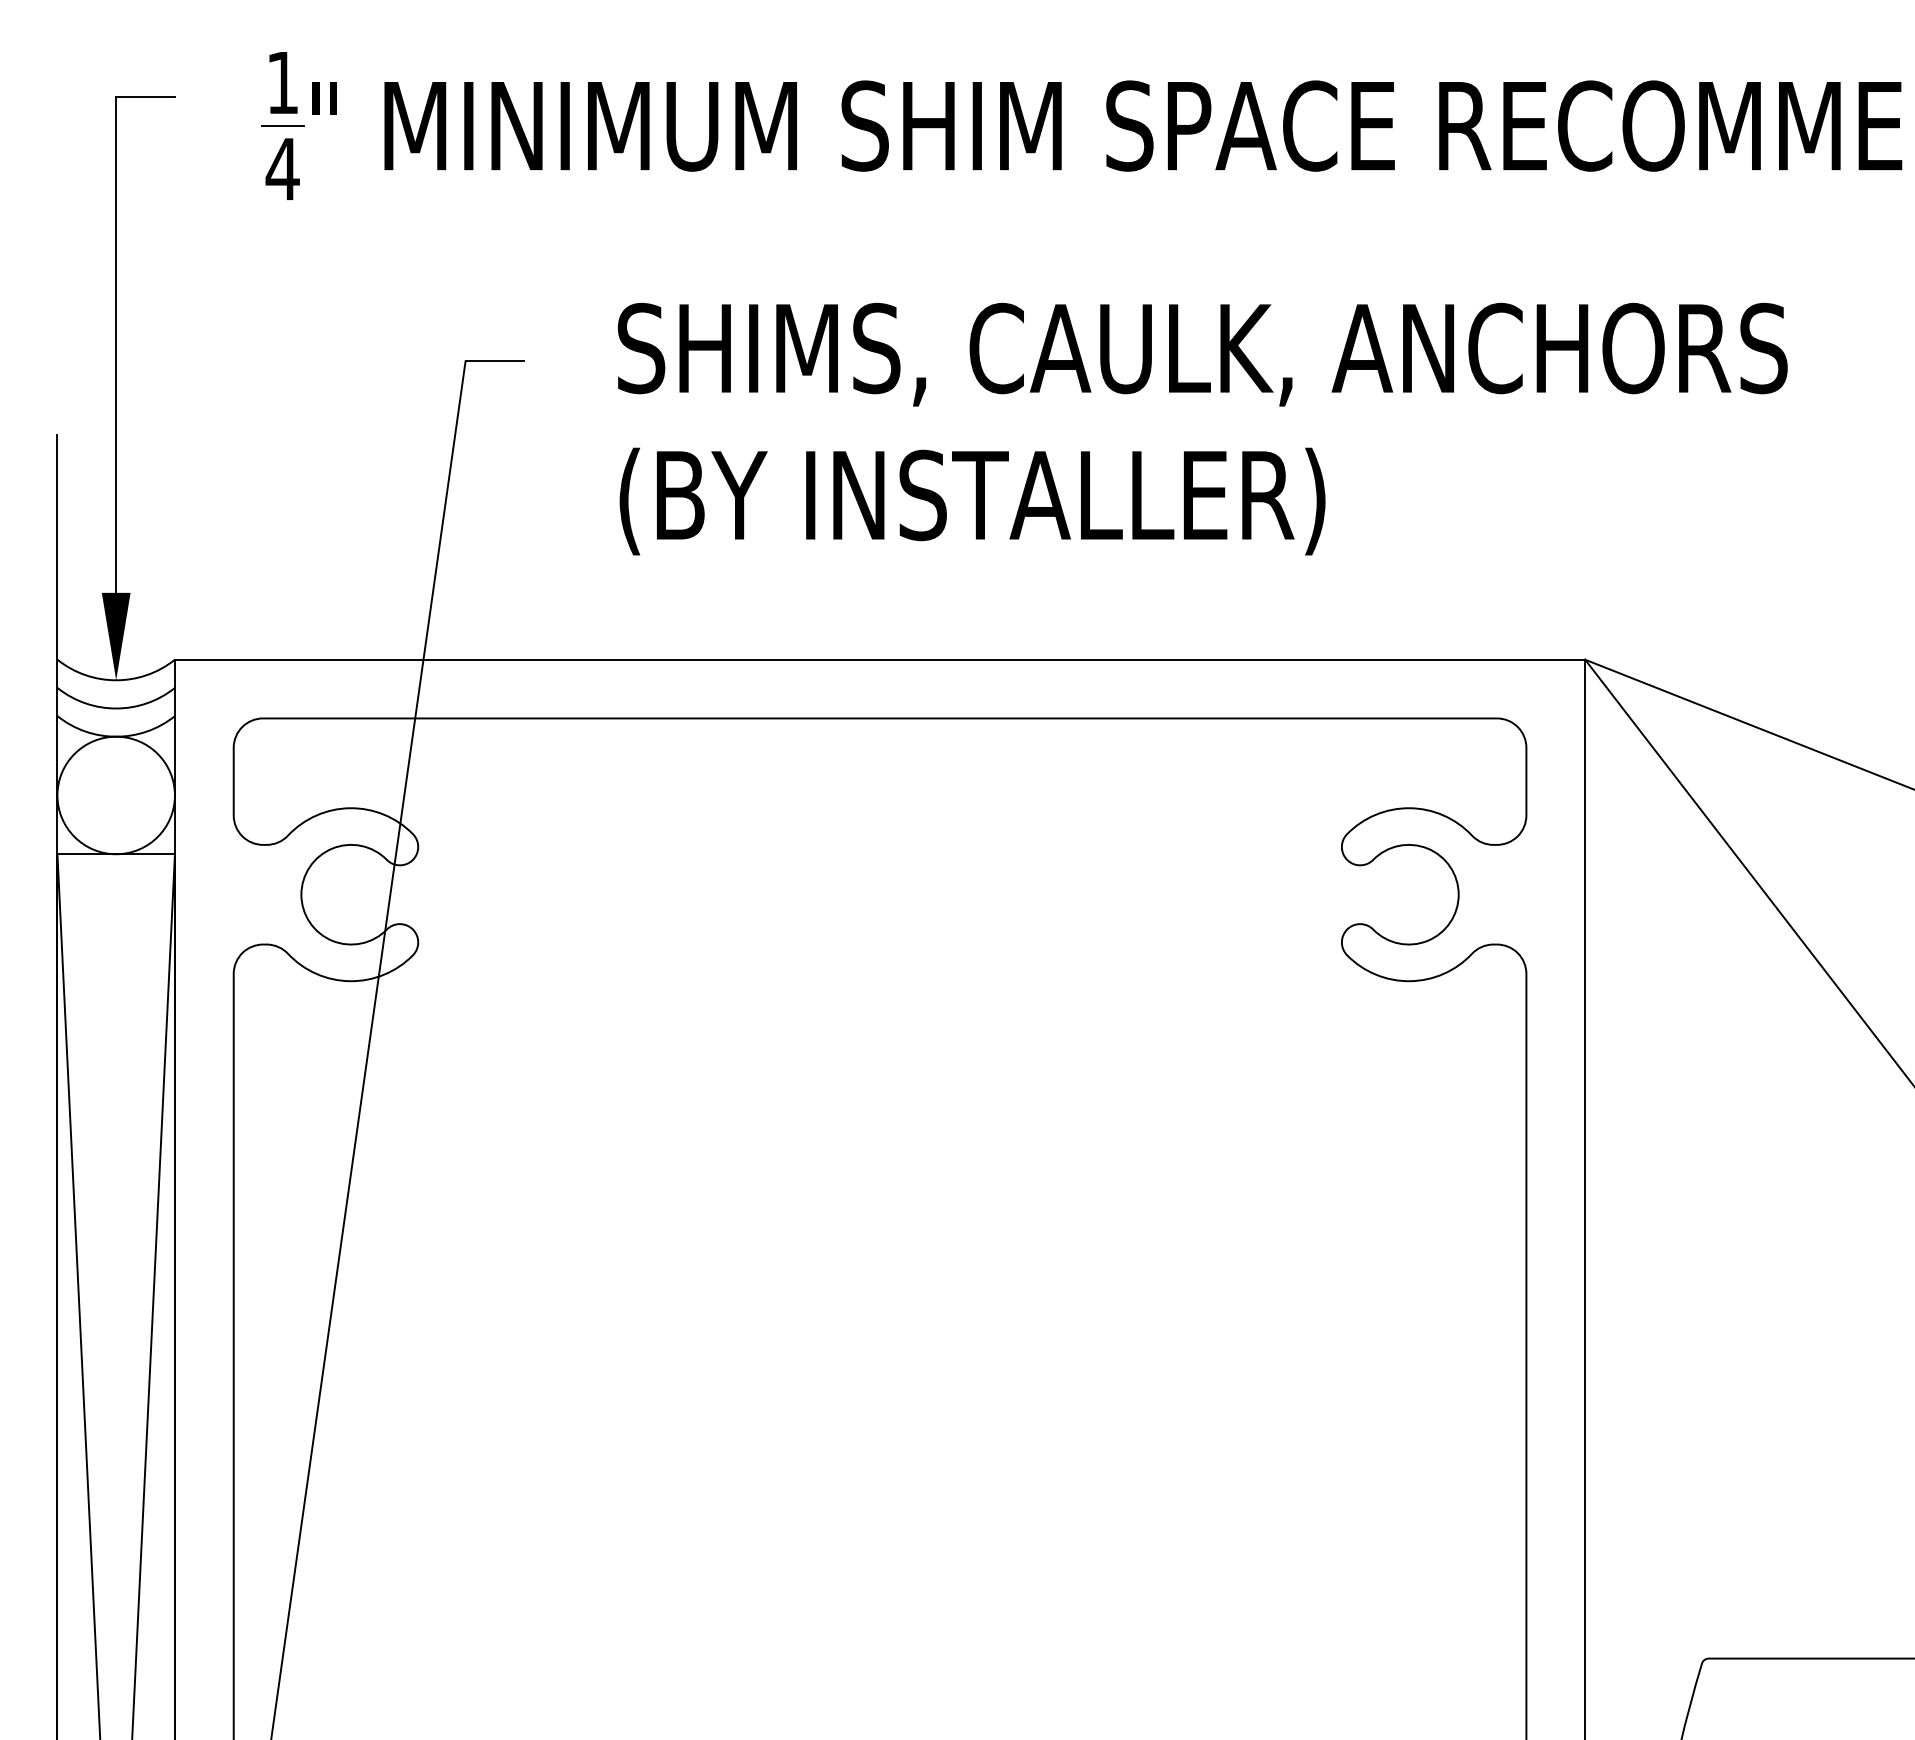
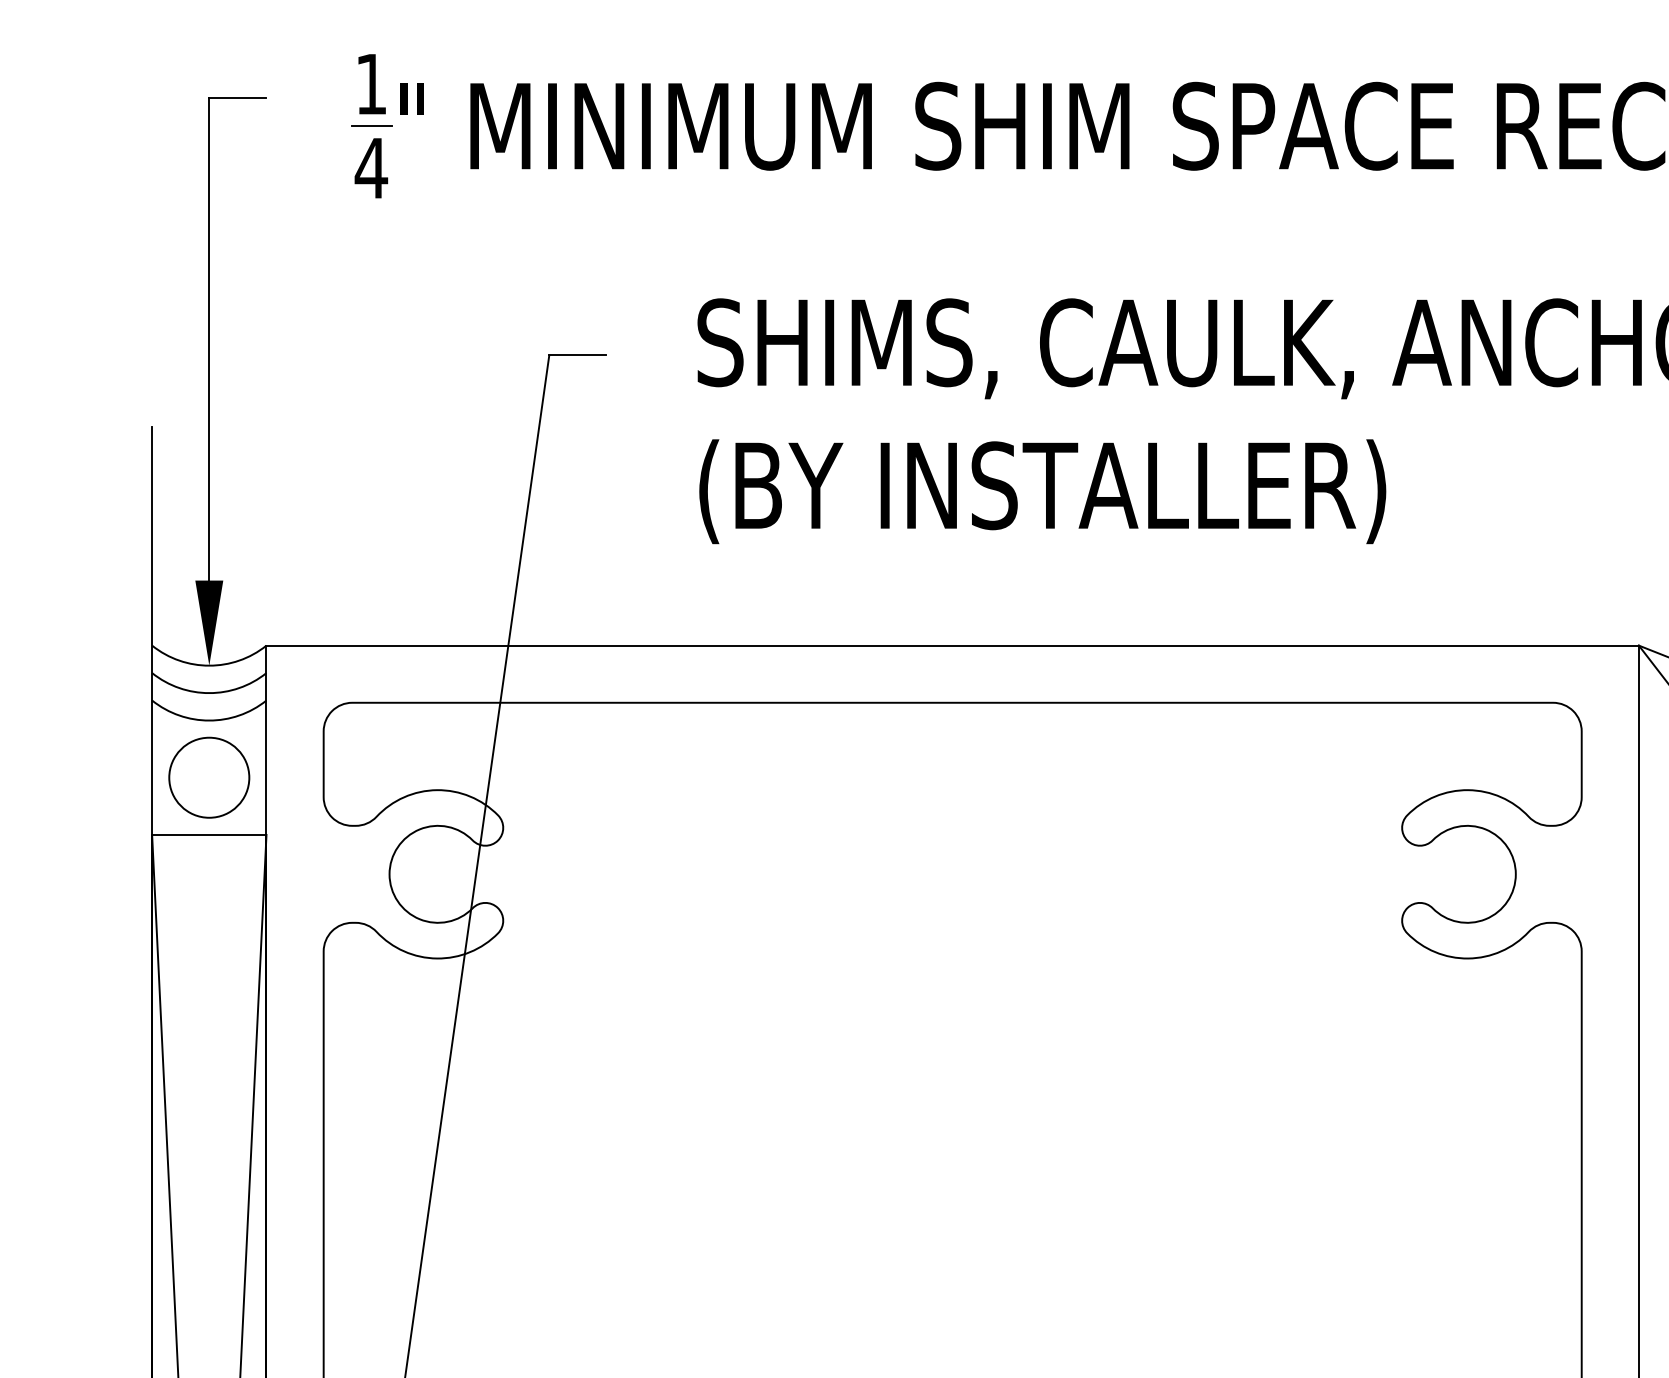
circle: (115, 795) -> (208, 777), size x0.7

